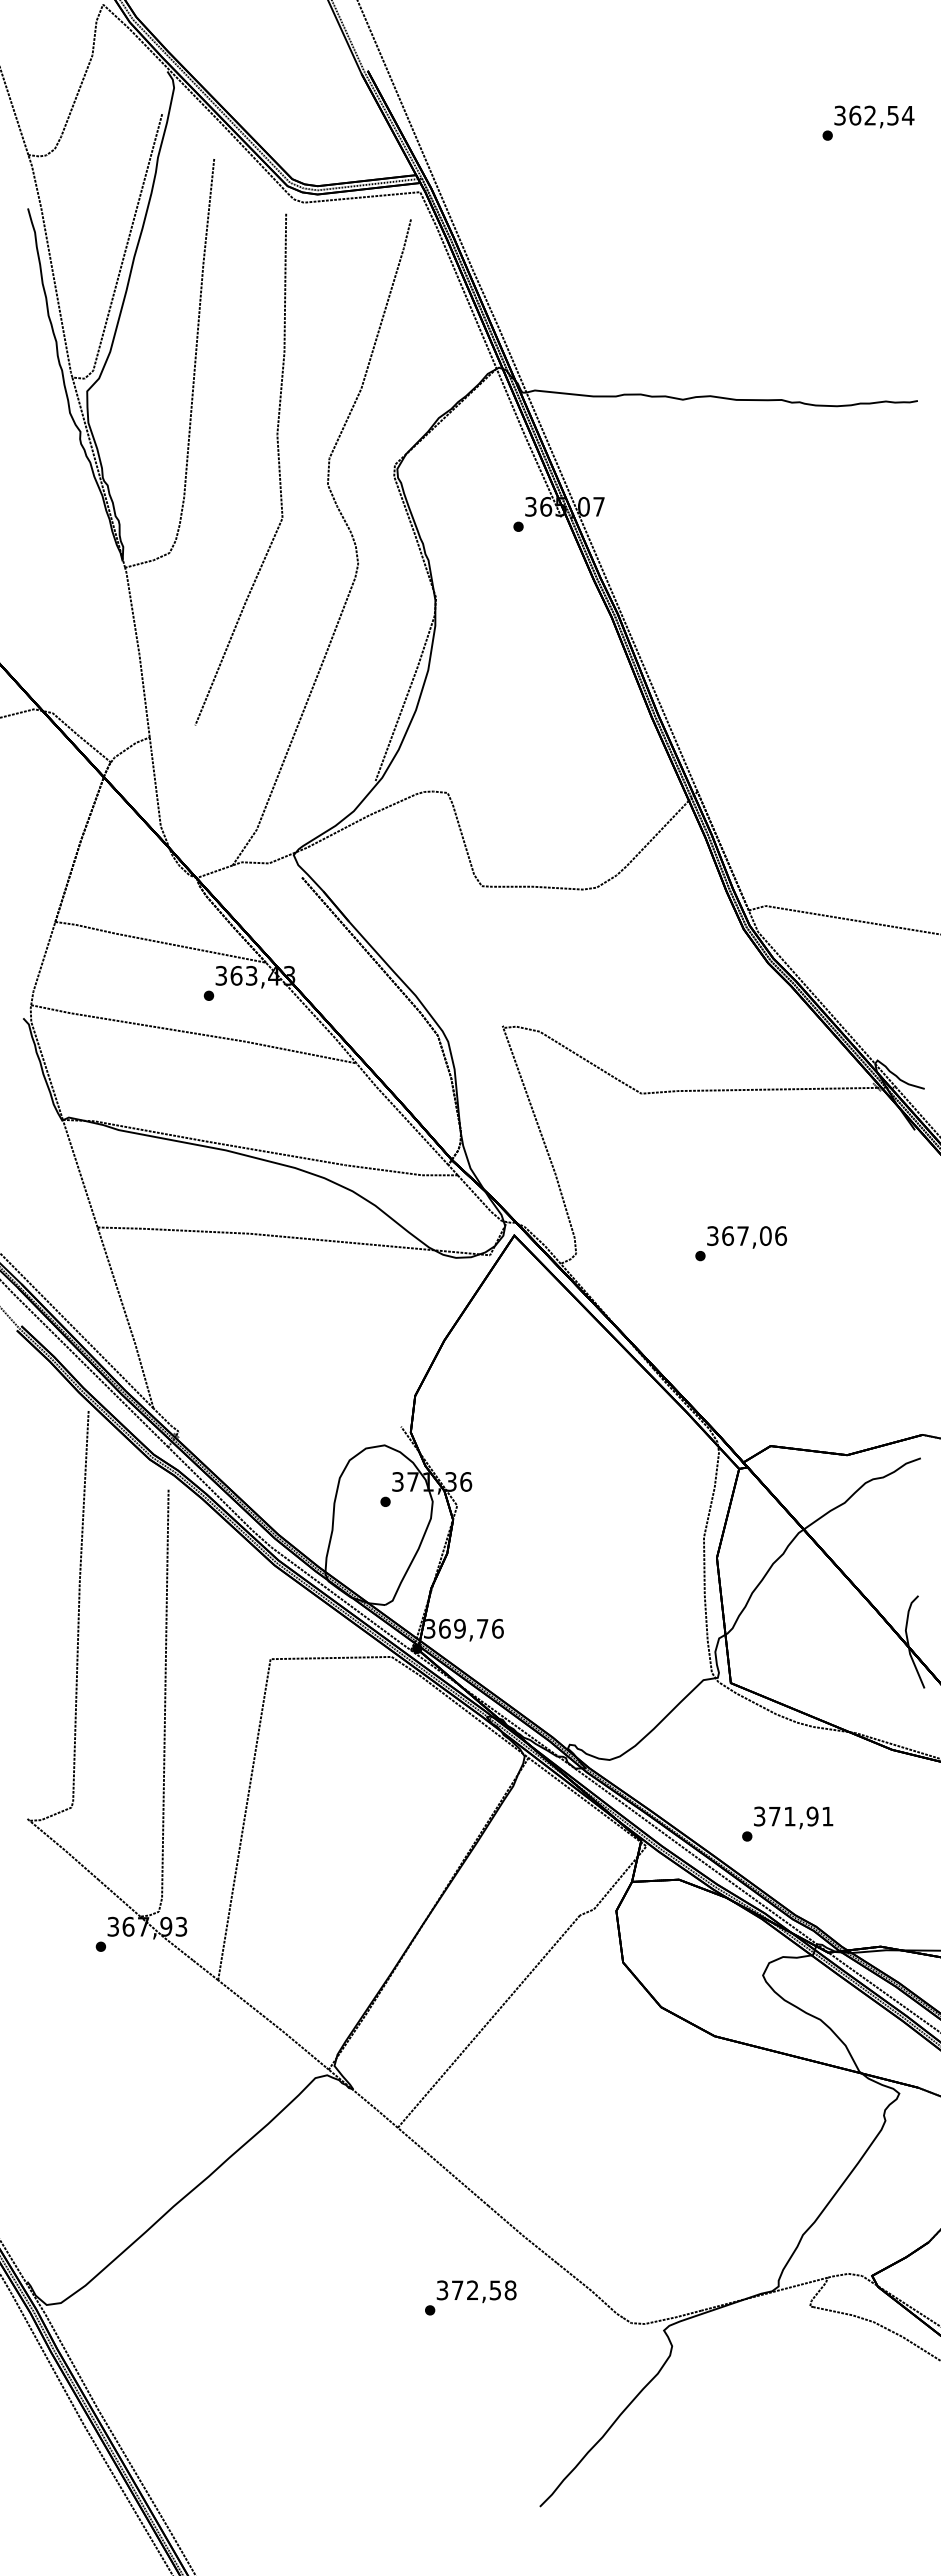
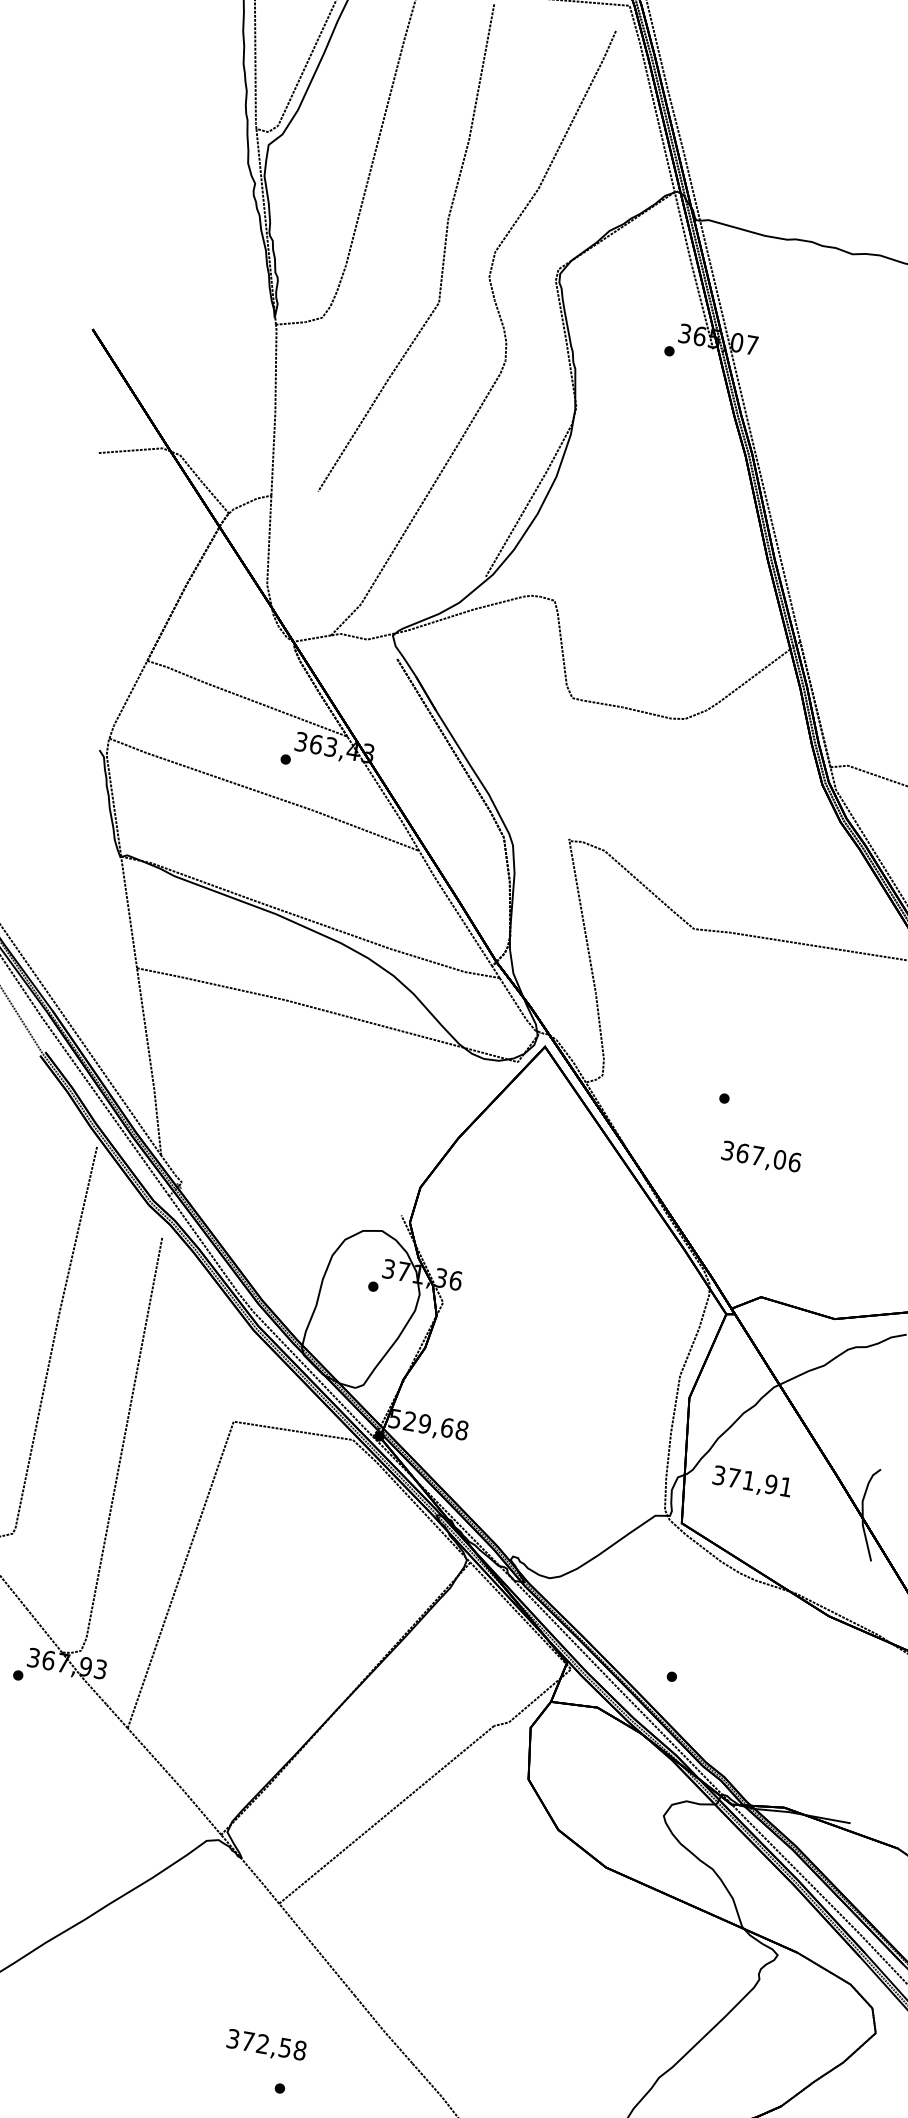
text: (746, 1237) -> (760, 1157), moved
text: (463, 1628) -> (428, 1424), 369,76 -> 529,68
text: (793, 1817) -> (752, 1482), moved
text: (476, 2291) -> (266, 2045), moved

